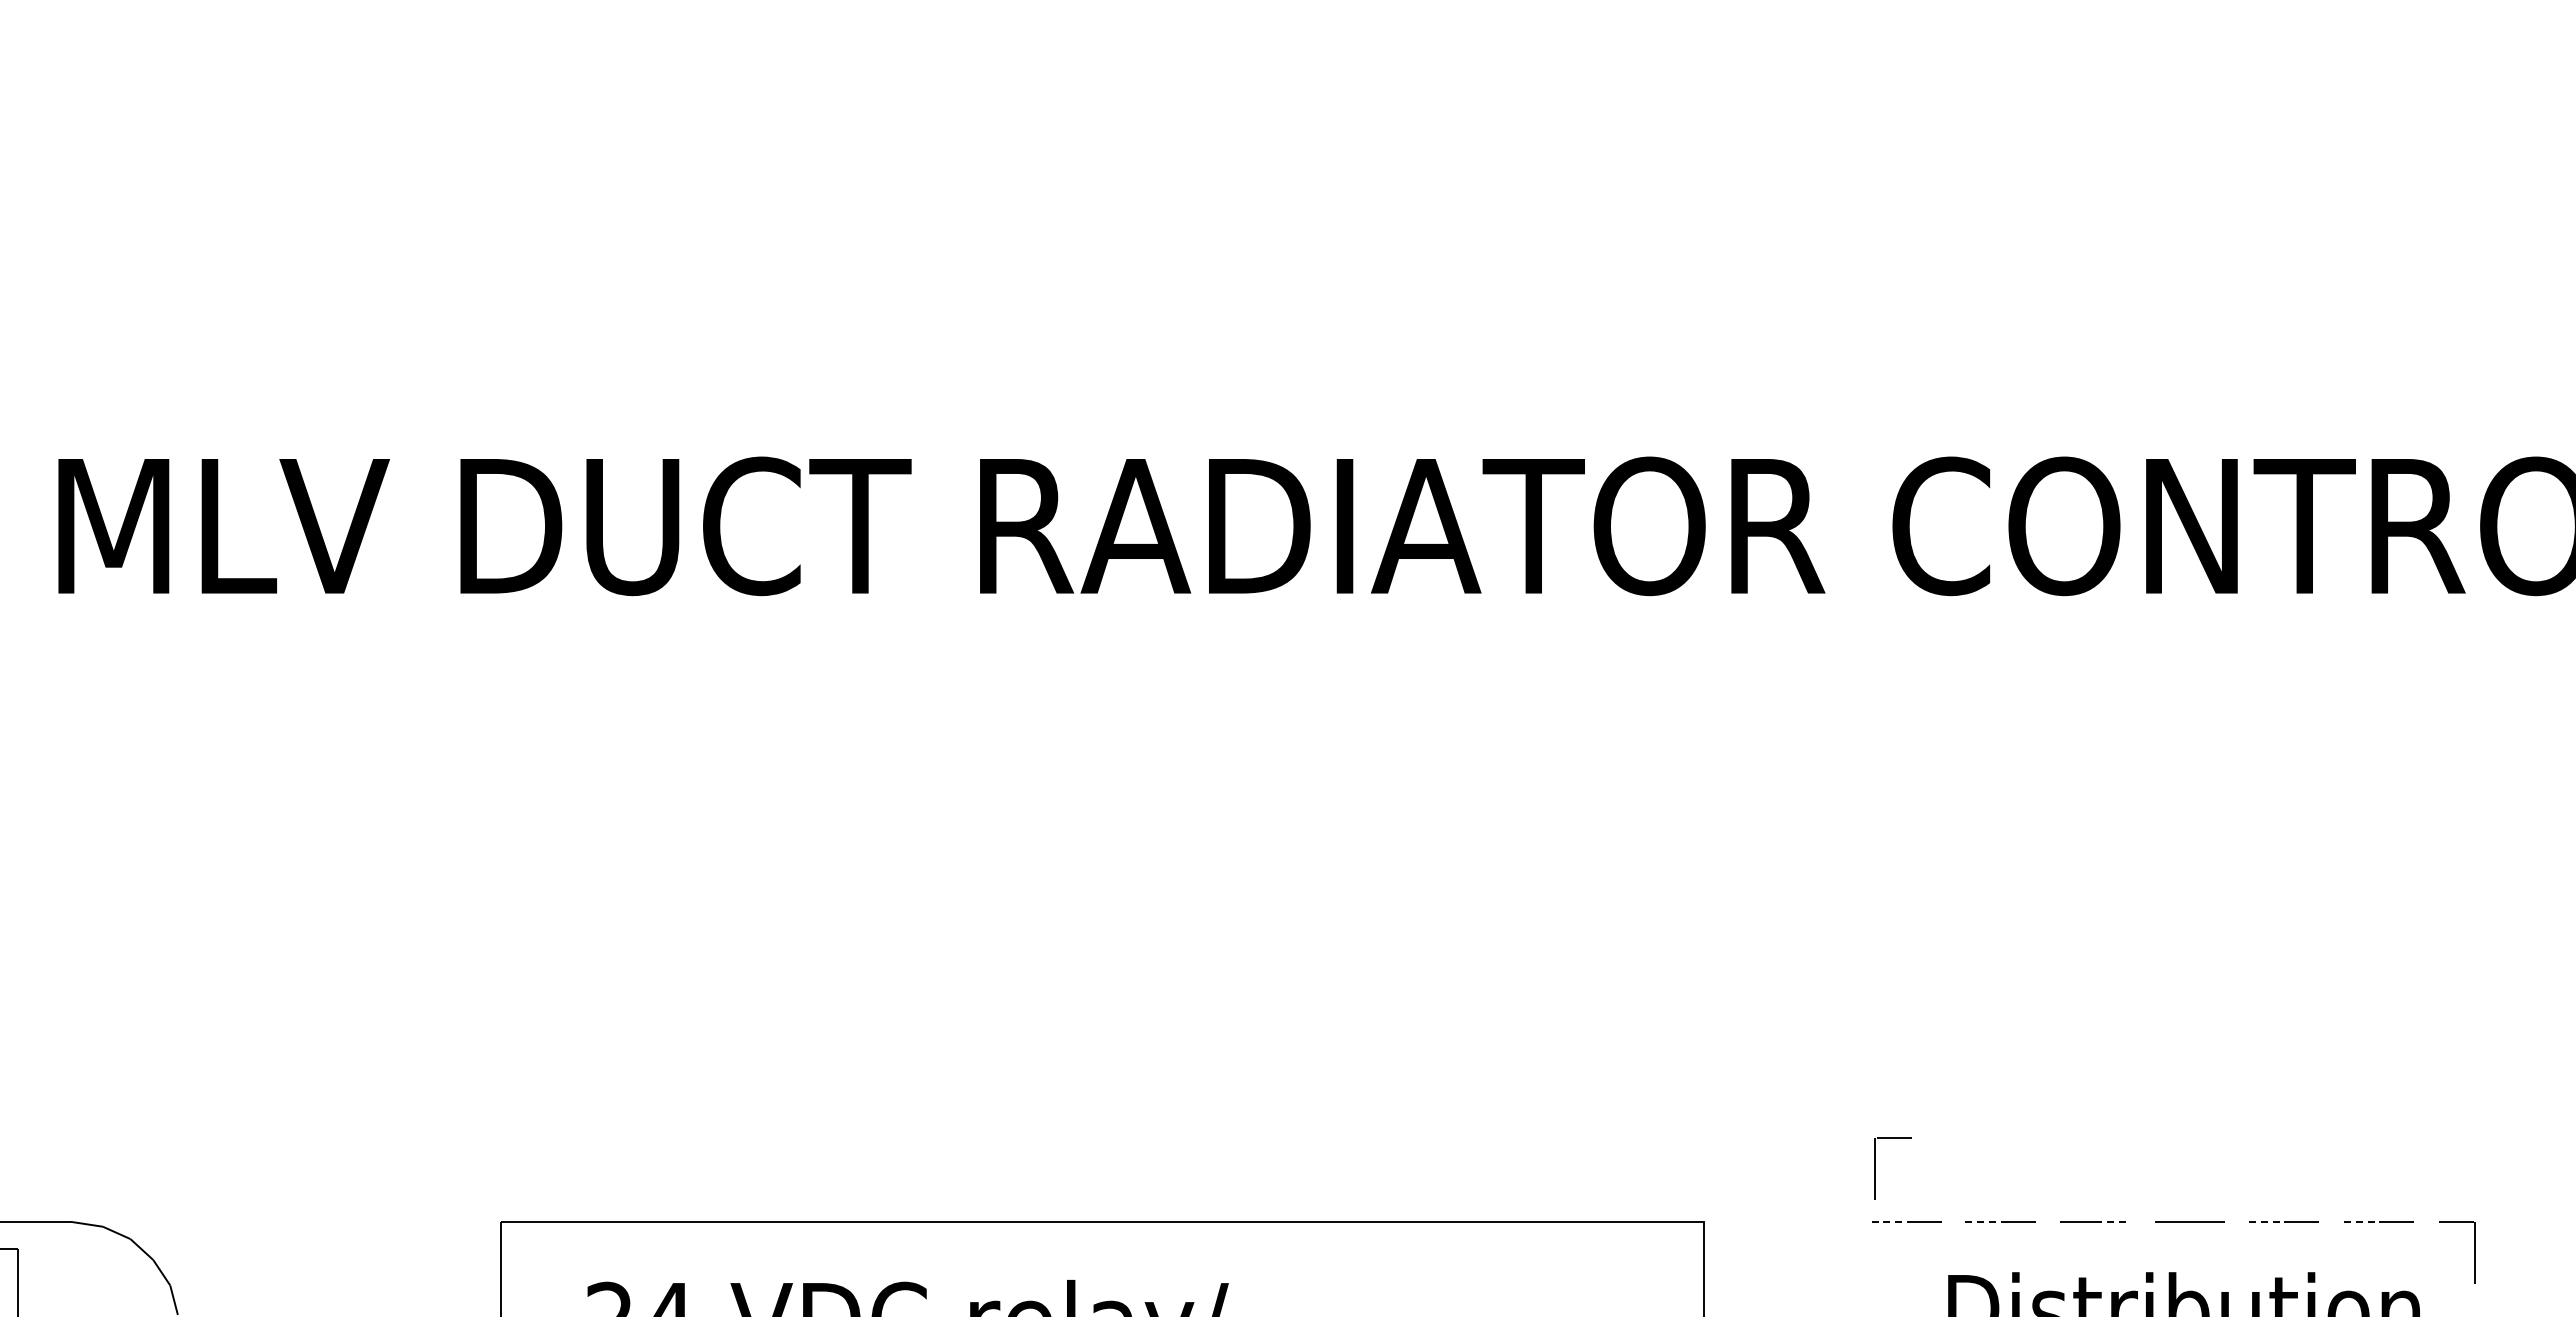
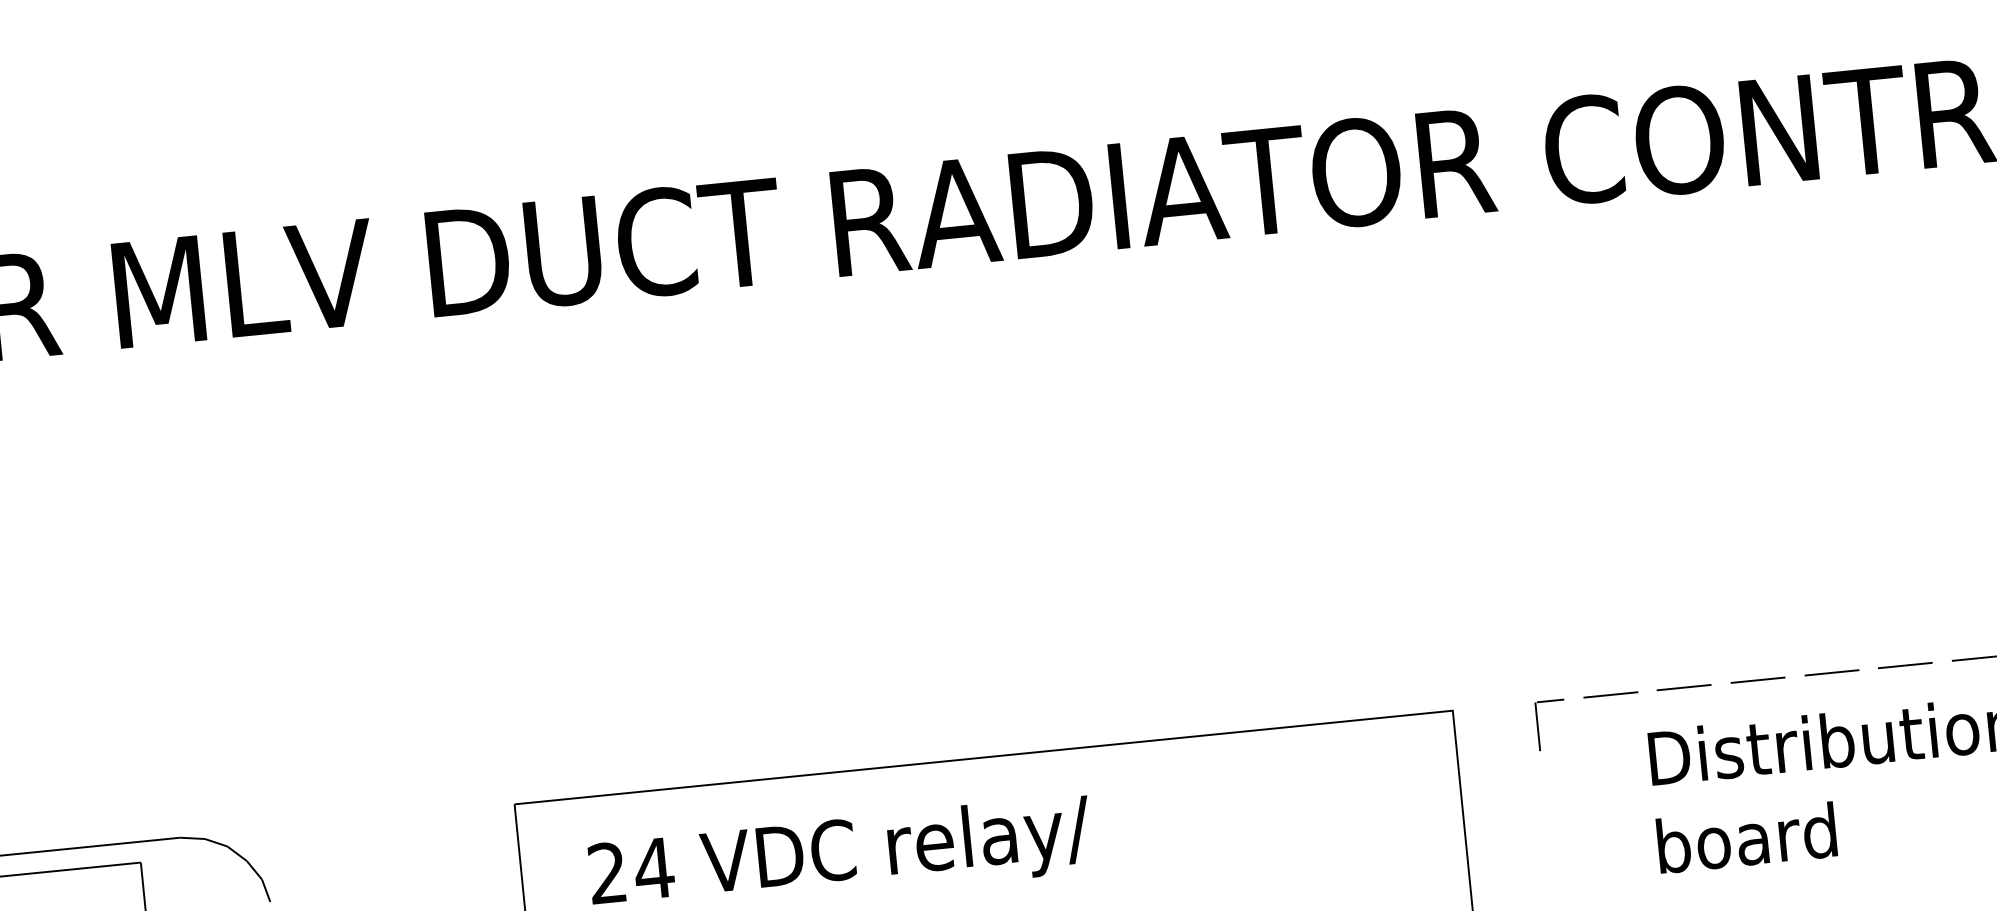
part: (1875, 1168) -> (1538, 726), moved
line: (1889, 1221) -> (1597, 695), dashed -> solid
line: (1983, 1221) -> (1670, 688), dashed -> solid
line: (2113, 1221) -> (1772, 678), dashed -> solid
line: (2266, 1221) -> (1891, 666), dashed -> solid
line: (2361, 1221) -> (1965, 659), dashed -> solid

